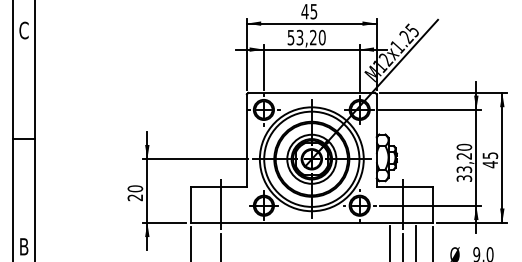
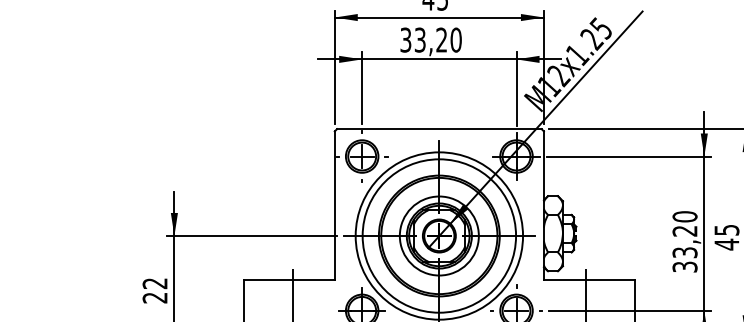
text: (291, 36) -> (406, 38), 53,20 -> 33,20
text: (135, 188) -> (155, 283), 20 -> 22

